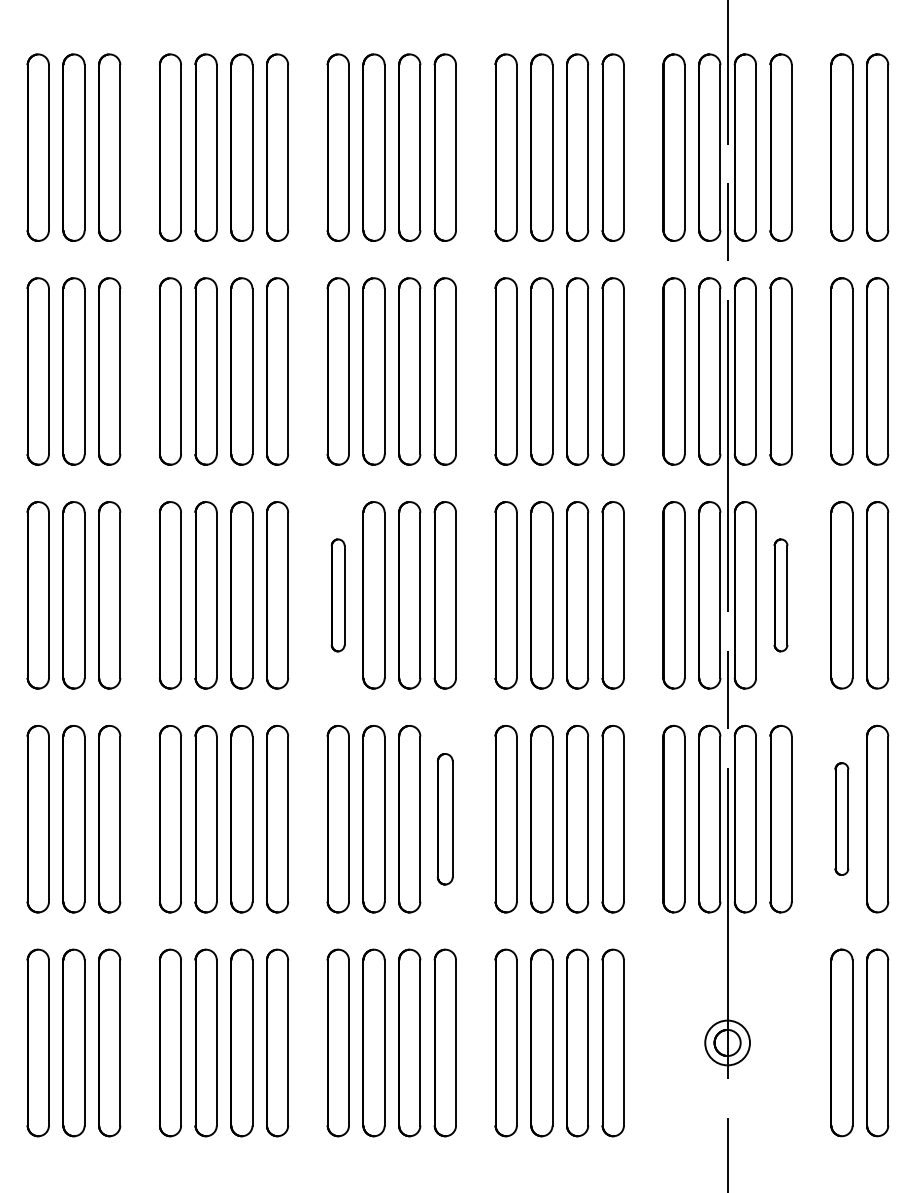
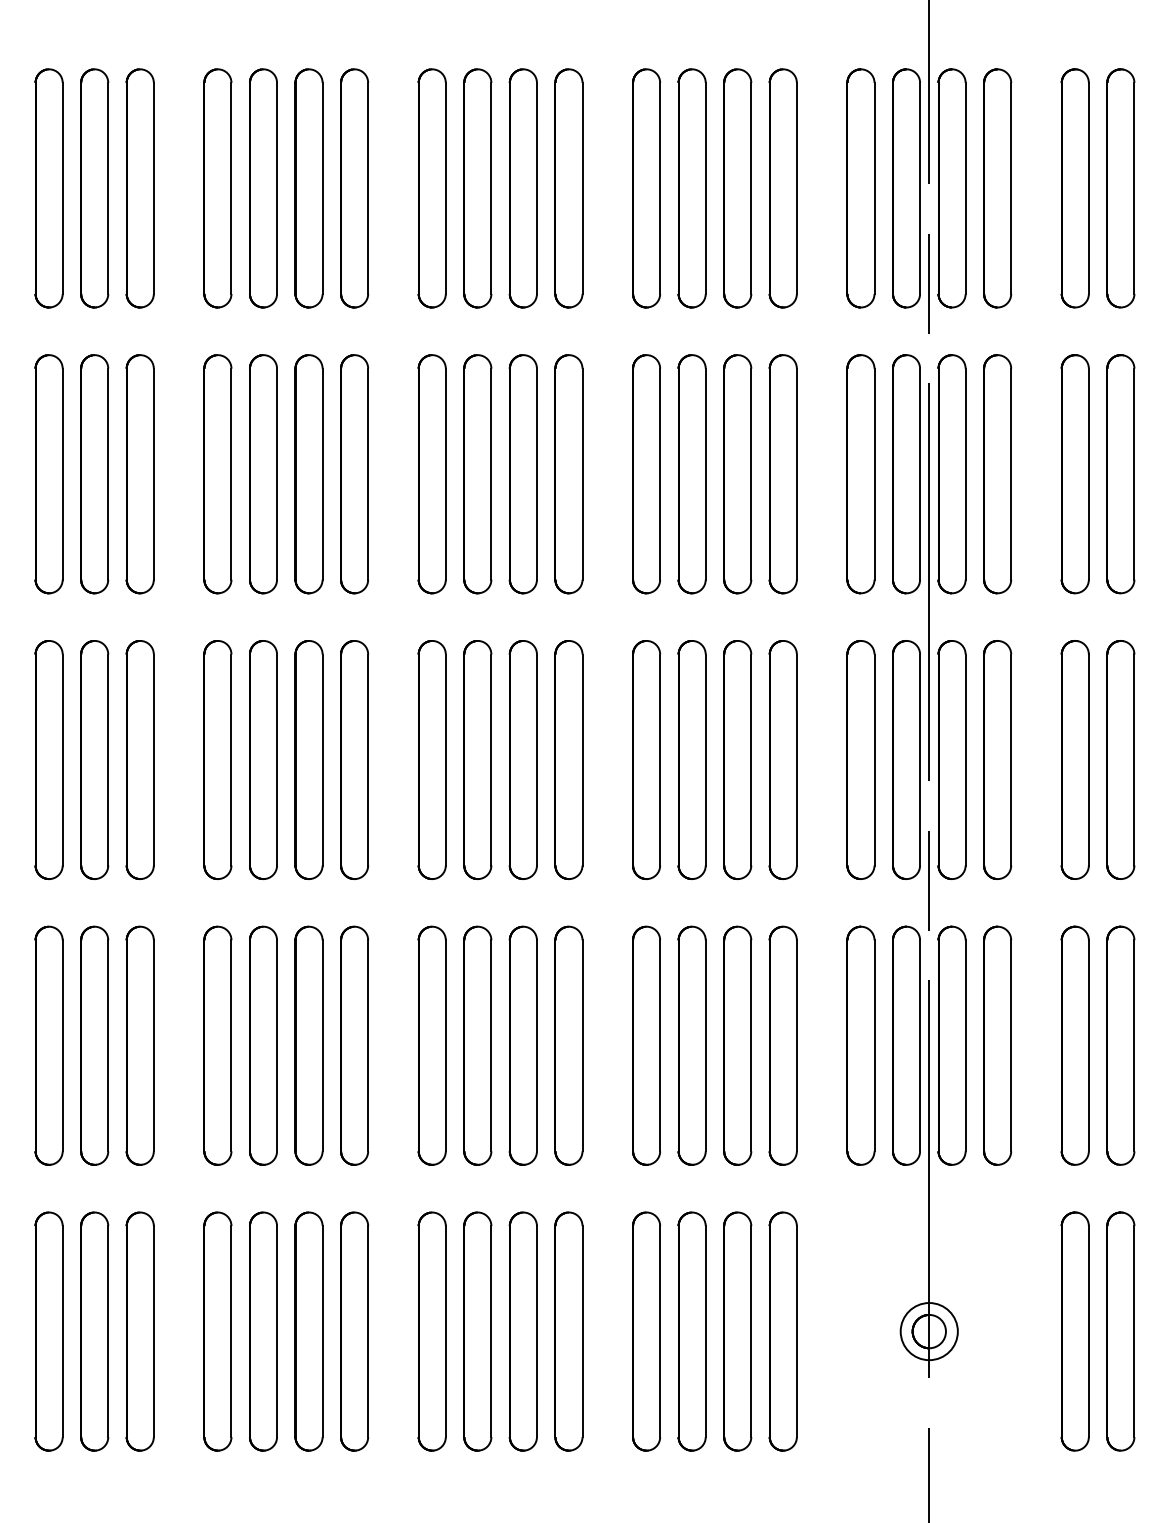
part: (337, 595) -> (431, 760), size x1.67
part: (780, 595) -> (996, 760), size x1.67
part: (841, 818) -> (1074, 1044), size x1.67
part: (444, 819) -> (567, 1046), size x1.43

